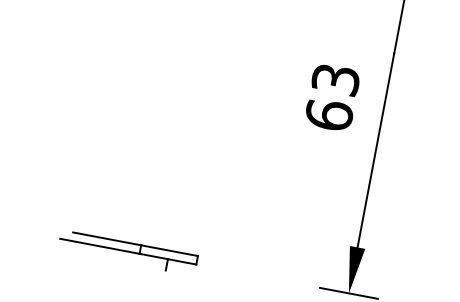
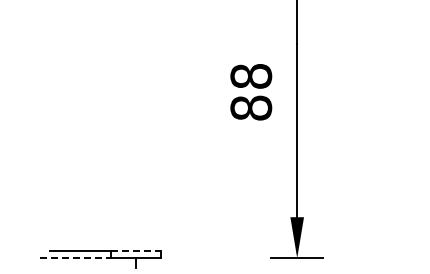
text: (332, 97) -> (251, 92), 63 -> 88
line: (100, 246) -> (75, 258), solid -> dashed
line: (170, 250) -> (136, 250), solid -> dashed

